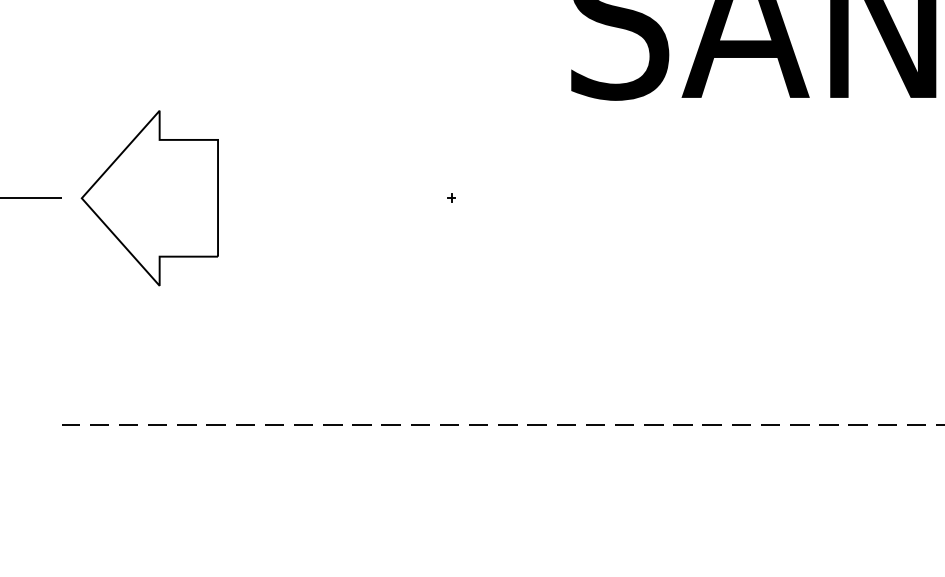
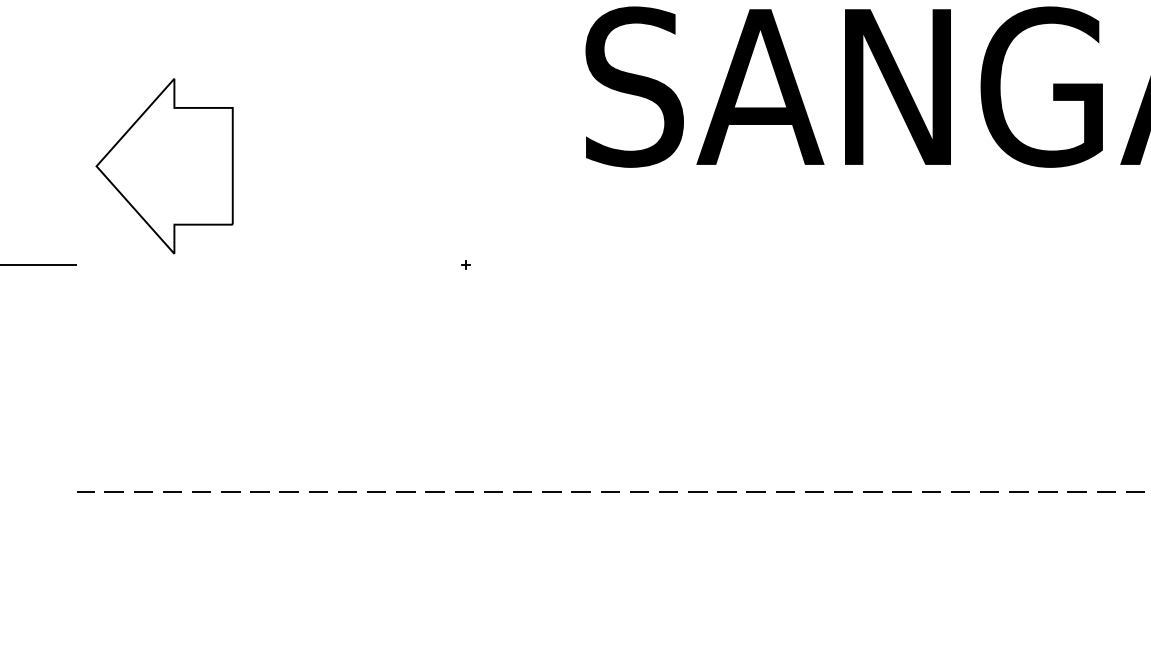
part: (149, 198) -> (164, 166), moved

